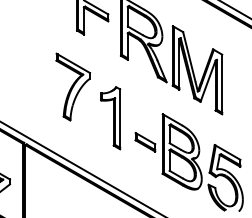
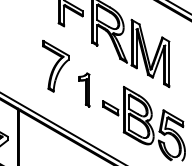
part: (110, 117) -> (84, 89), size x0.7

